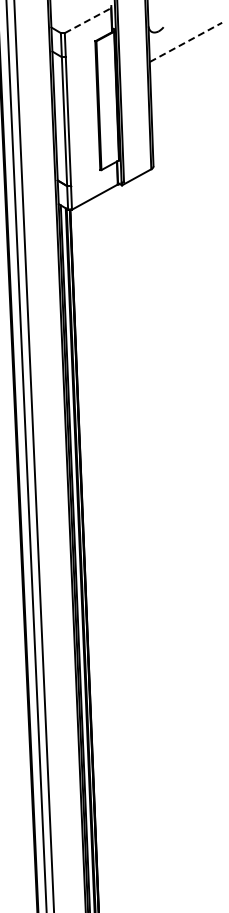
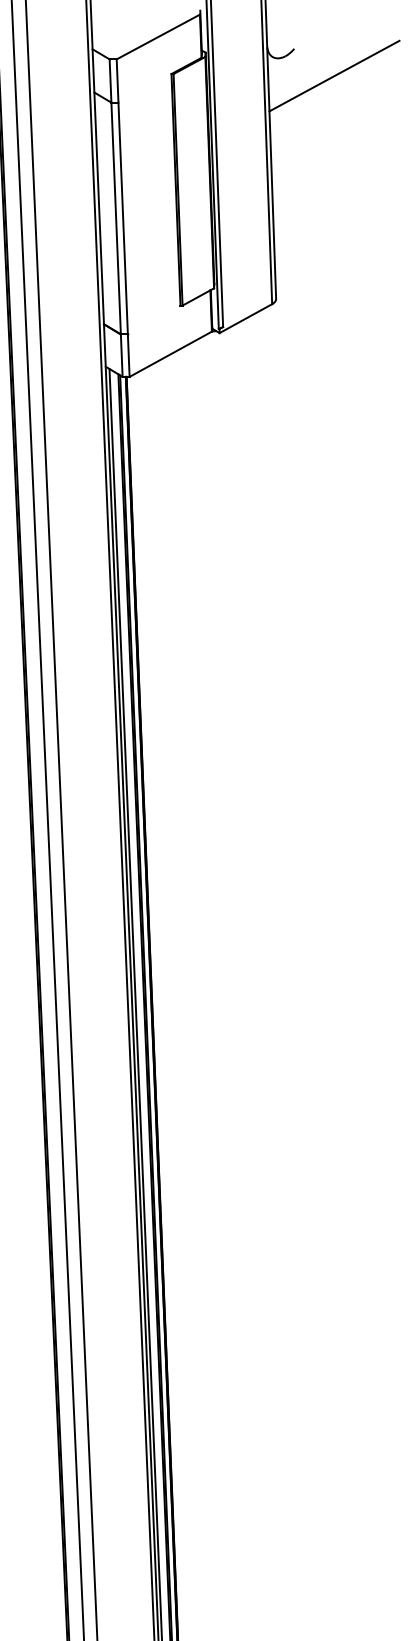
line: (88, 20) -> (159, 36), dashed -> solid
line: (186, 42) -> (335, 76), dashed -> solid

